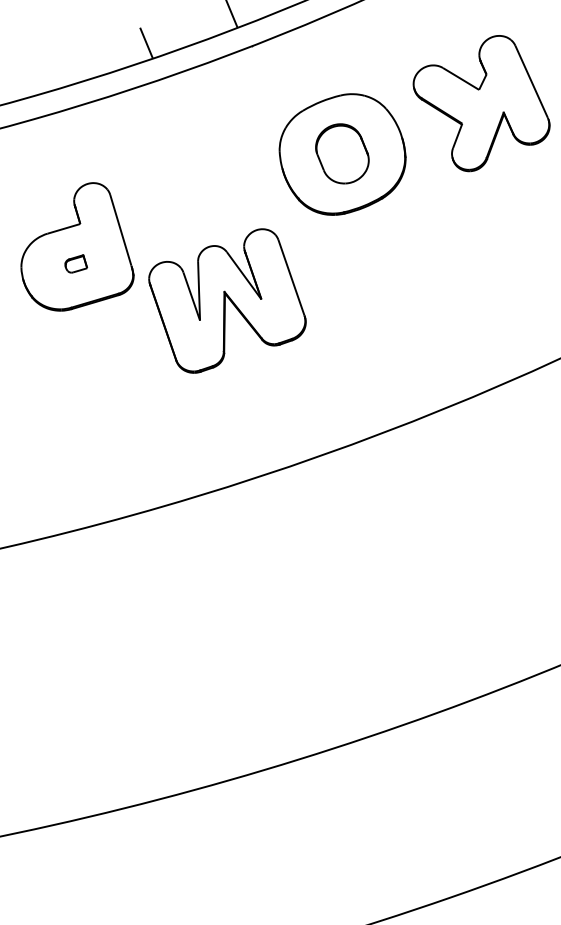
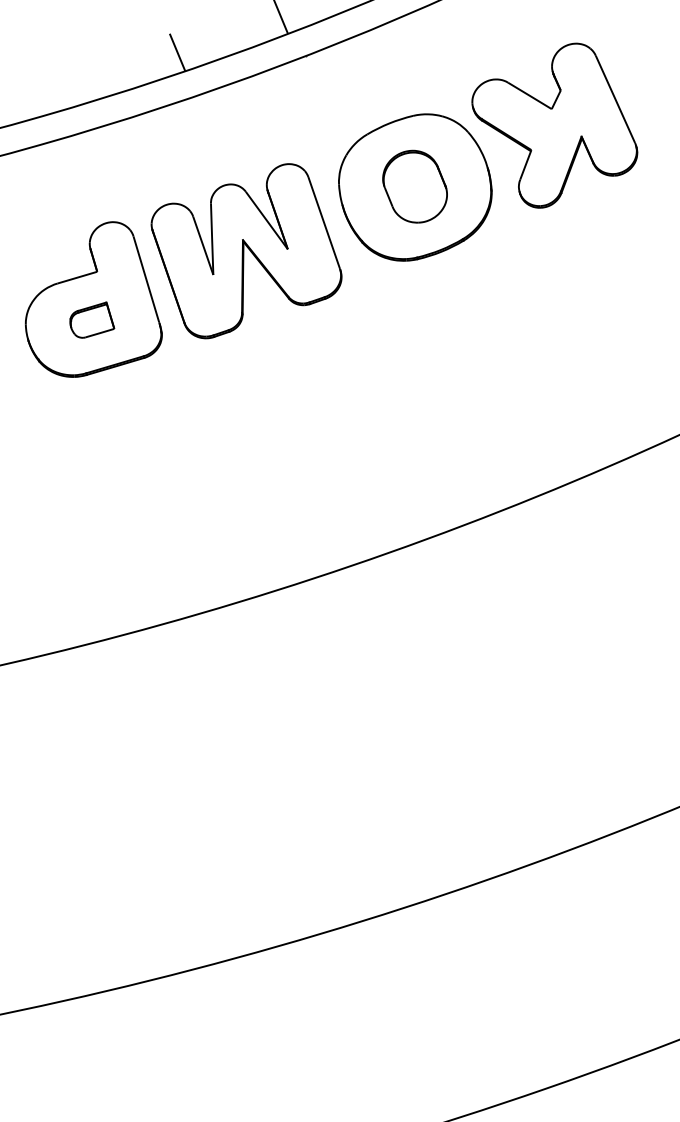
part: (481, 103) -> (554, 125), moved
part: (76, 263) -> (92, 319), size x1.67
part: (227, 300) -> (246, 250), moved

